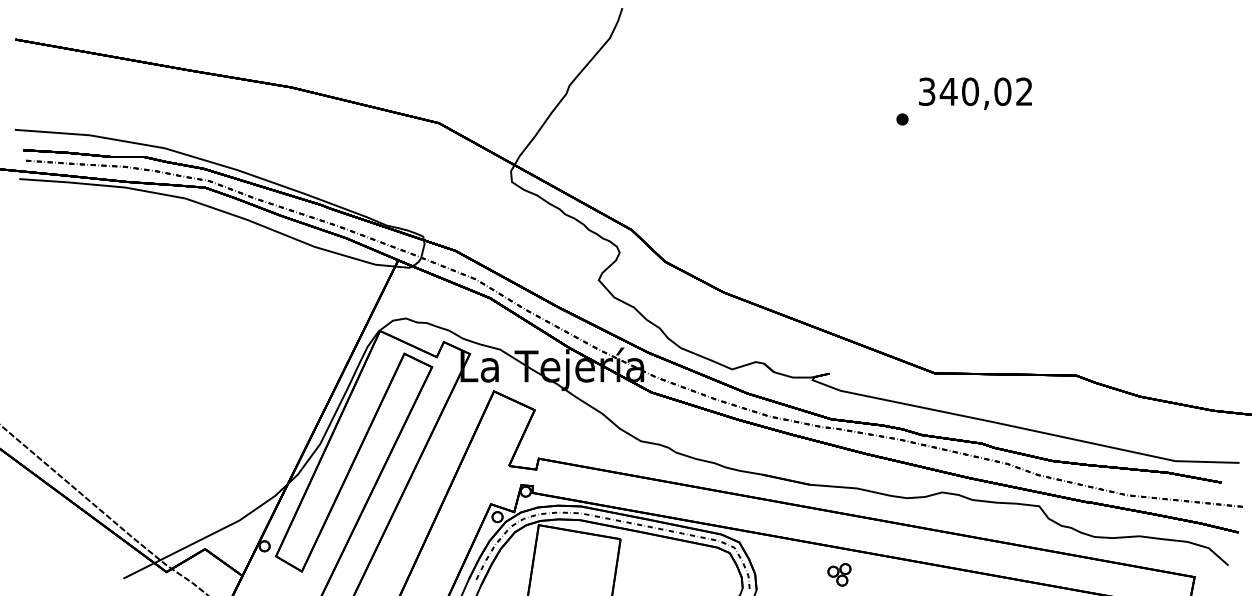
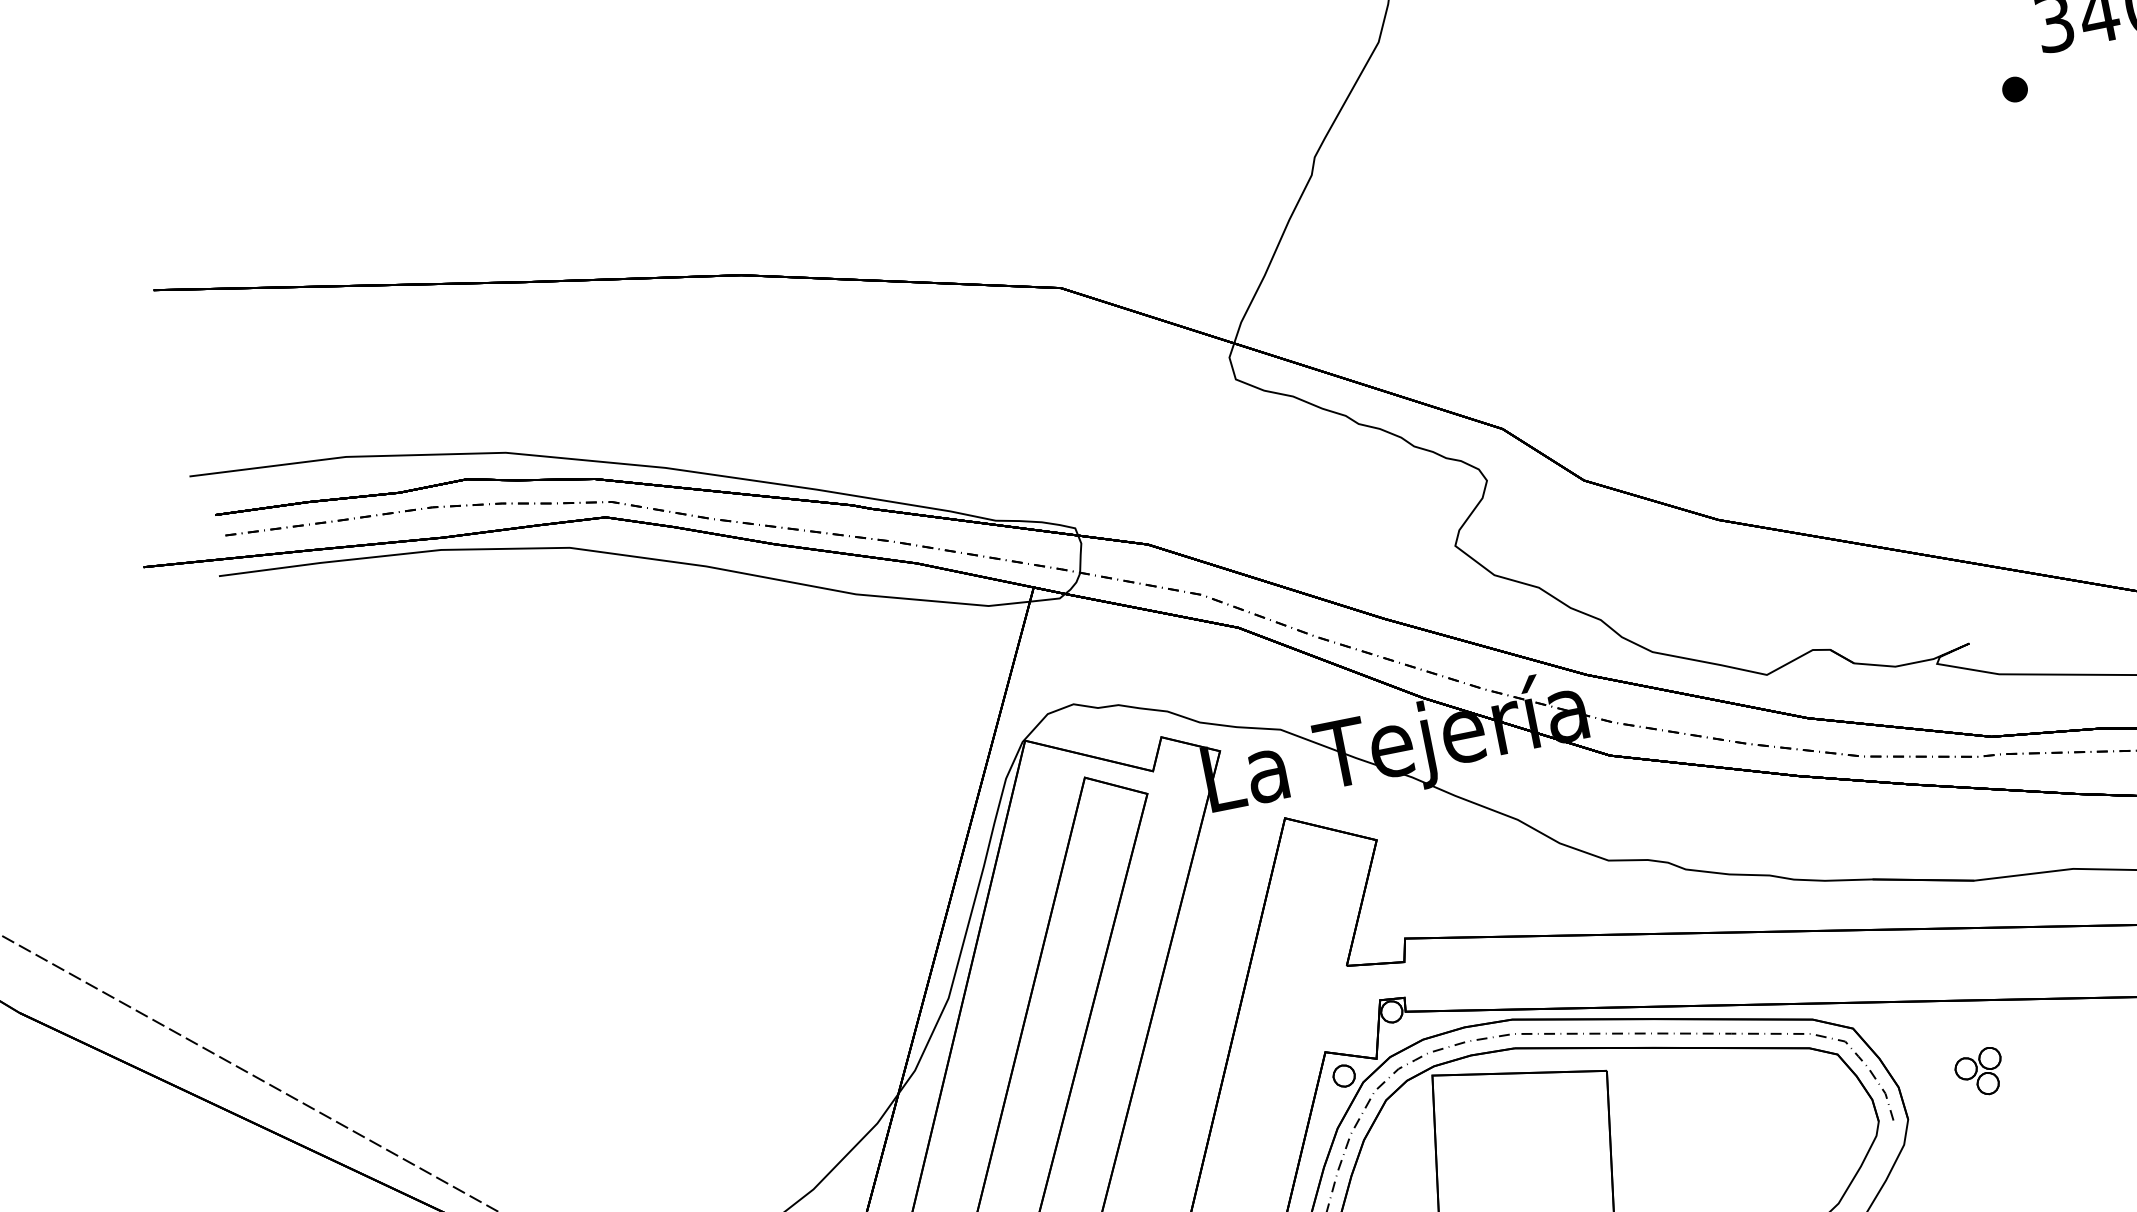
part: (839, 574) -> (1979, 1071), moved

